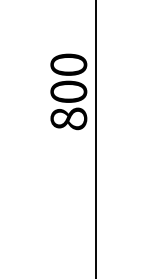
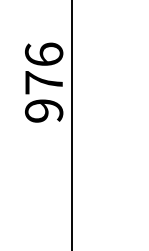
text: (68, 91) -> (43, 82), 800 -> 976

